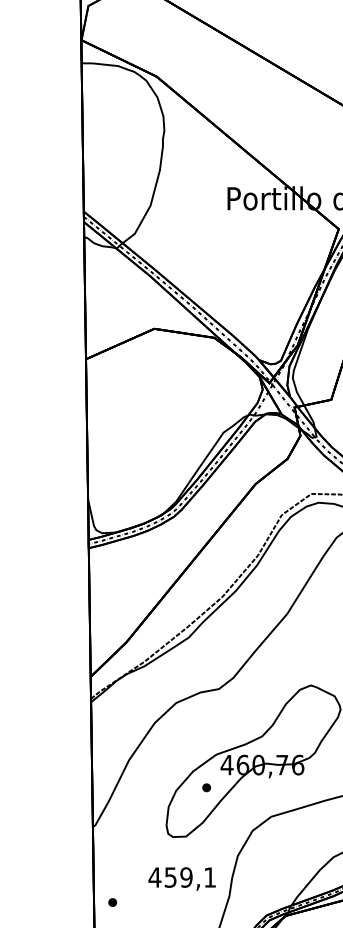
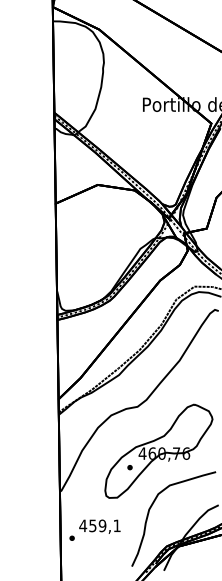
text: (181, 878) -> (99, 526), moved

